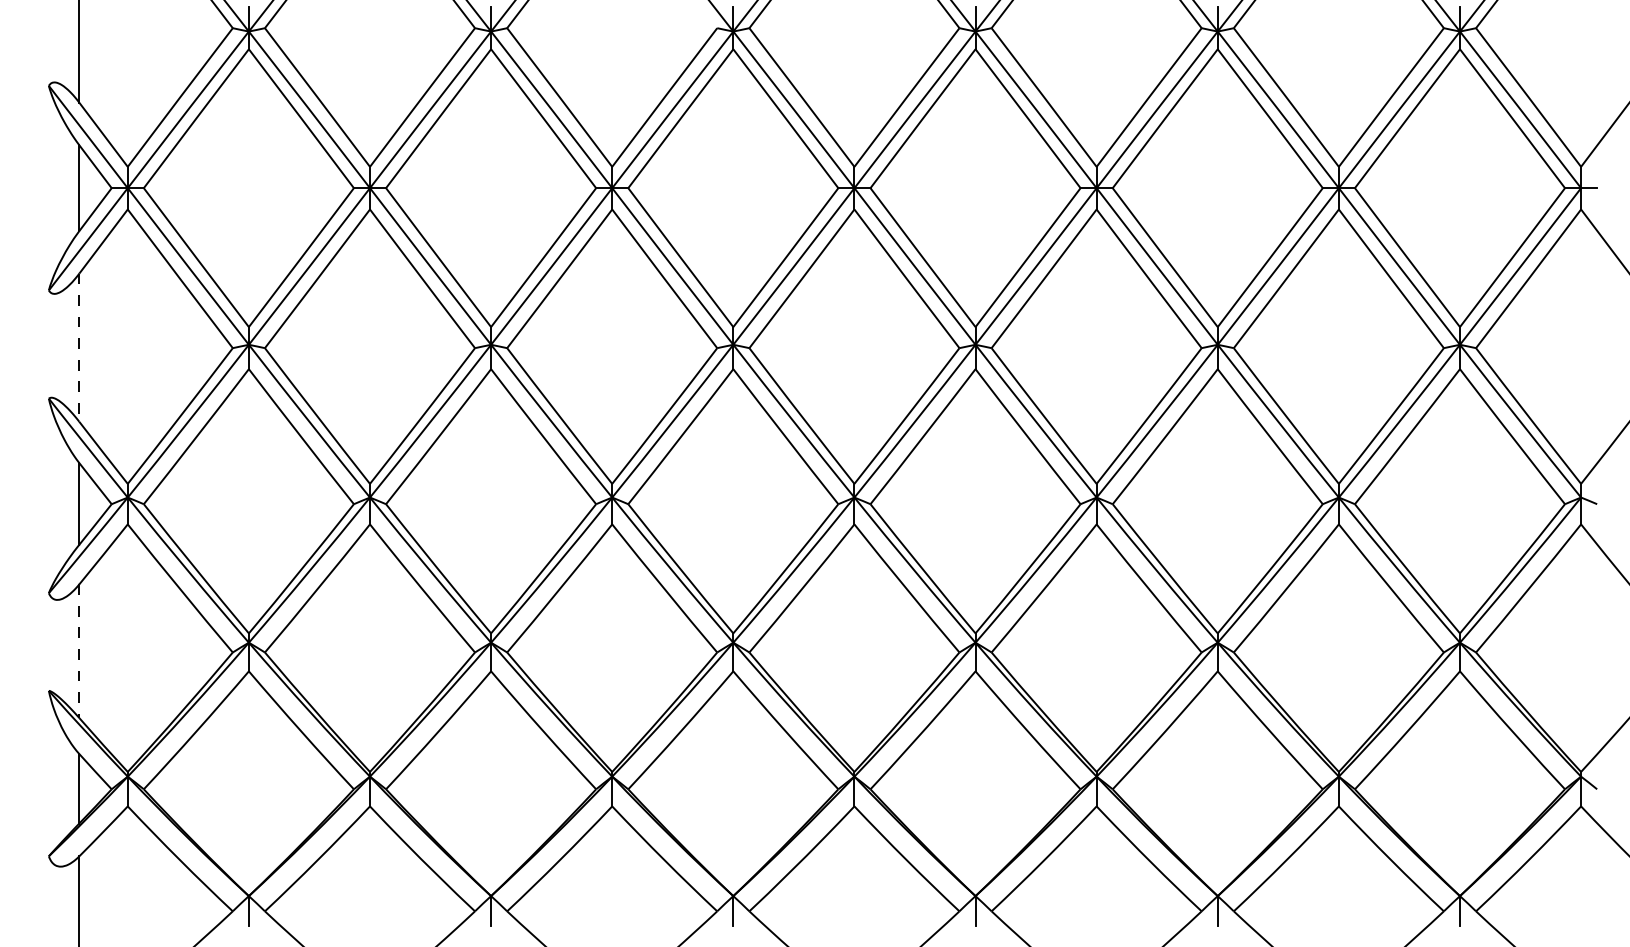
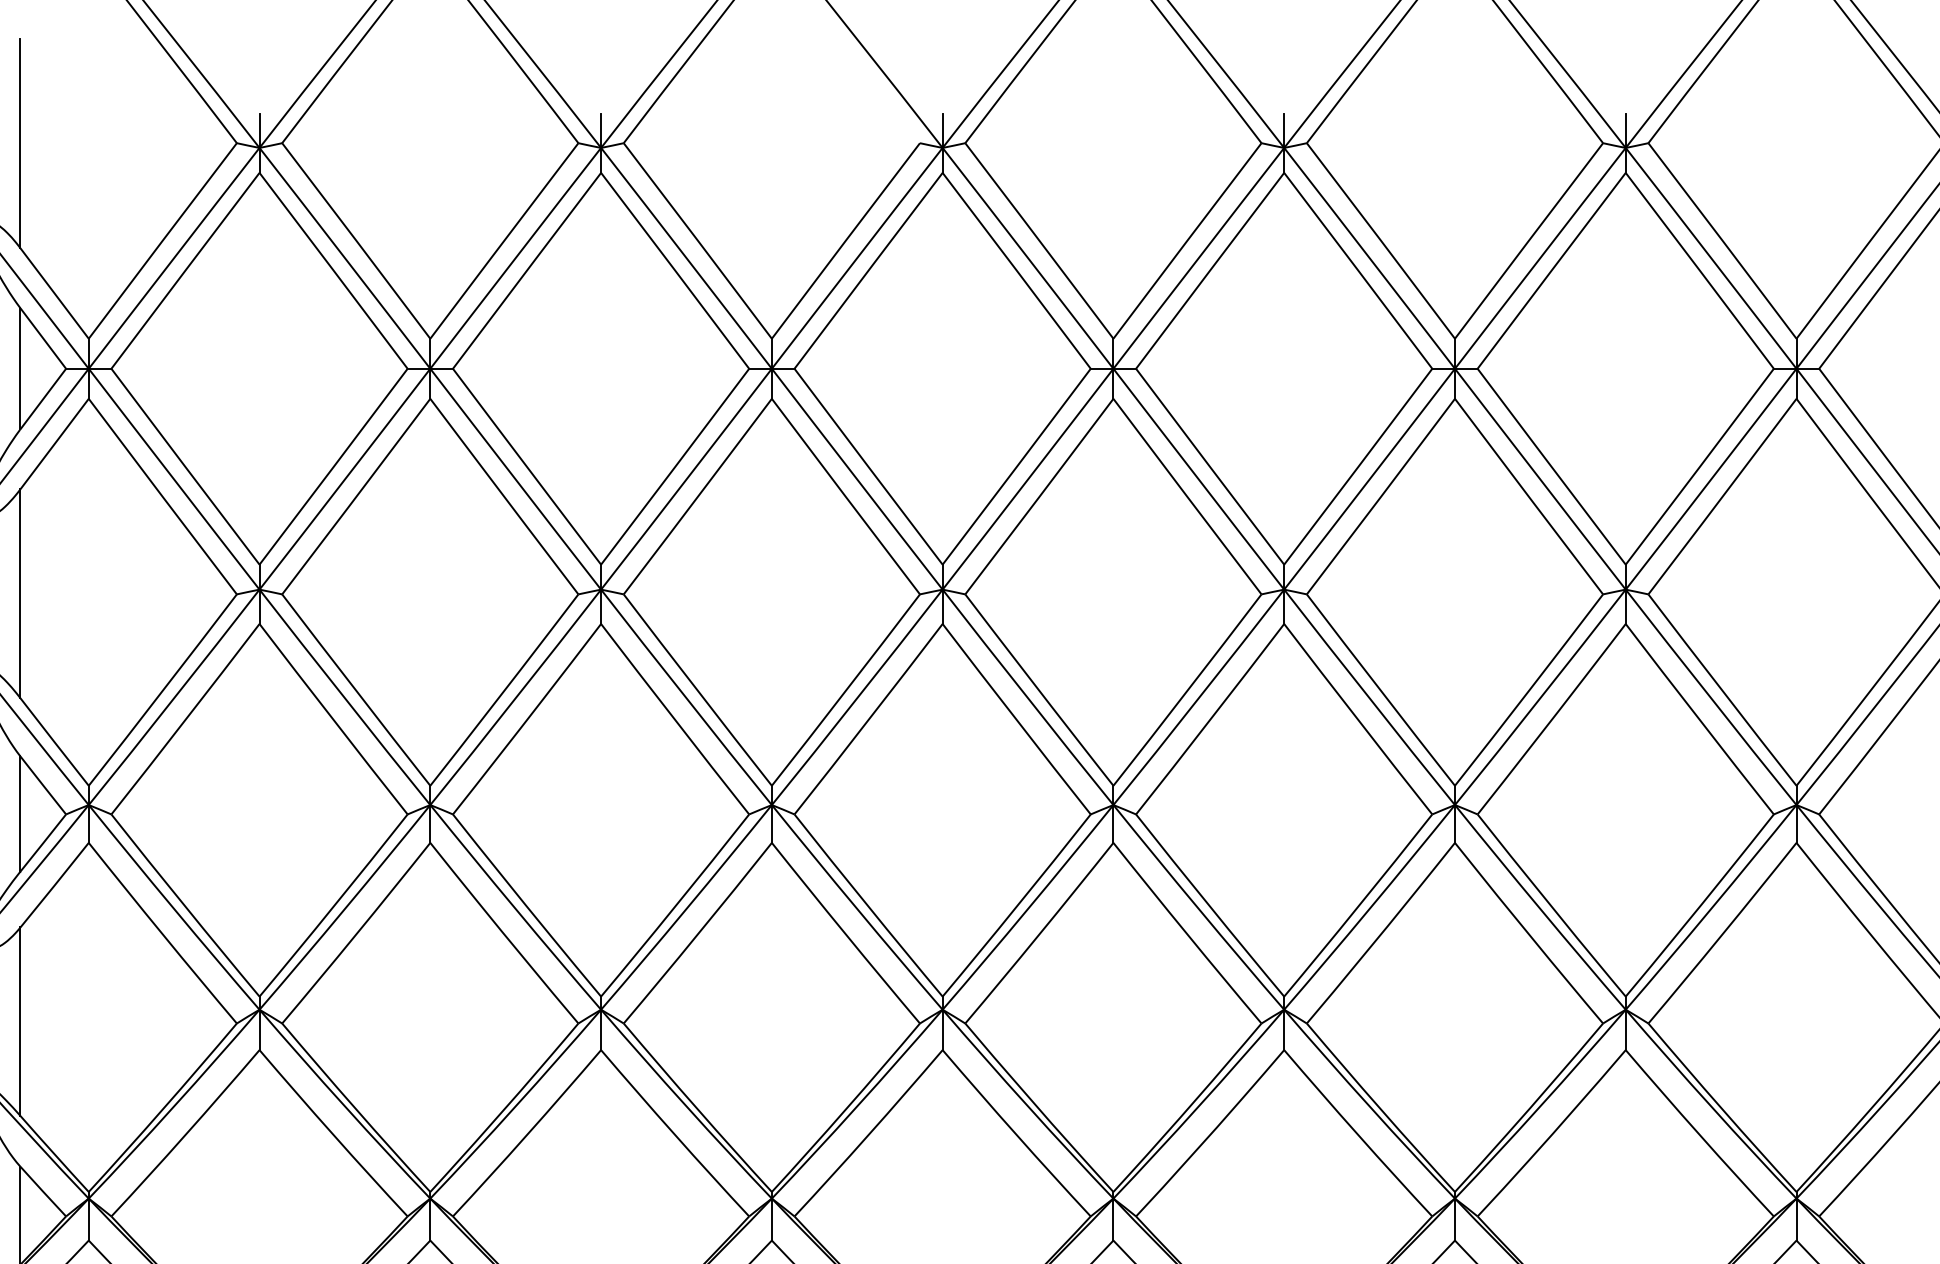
line: (79, 348) -> (20, 594), dashed -> solid
line: (79, 651) -> (20, 1022), dashed -> solid

